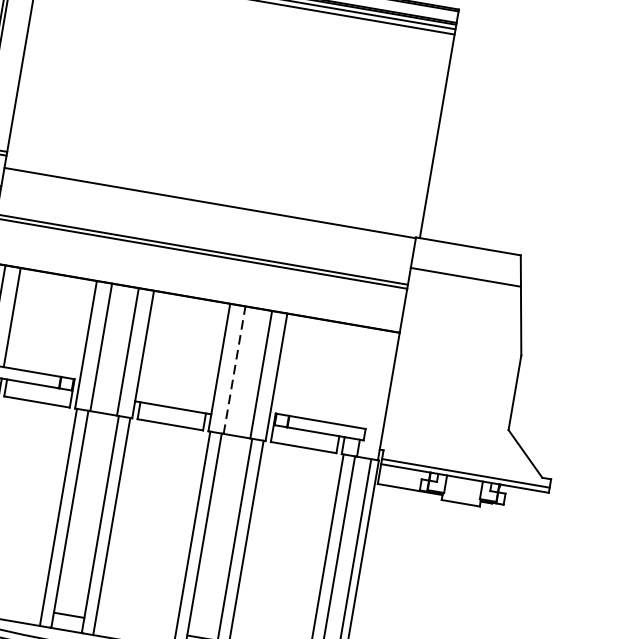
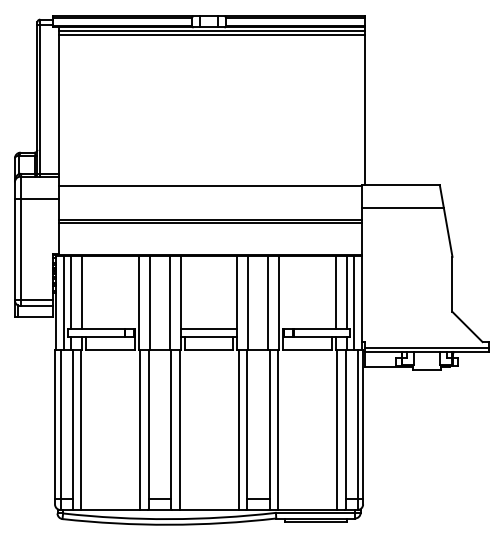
line: (234, 370) -> (248, 302), dashed -> solid
line: (354, 375) -> (335, 291), added
line: (369, 377) -> (346, 291), added
line: (376, 394) -> (353, 302), added
line: (174, 396) -> (208, 328), added

